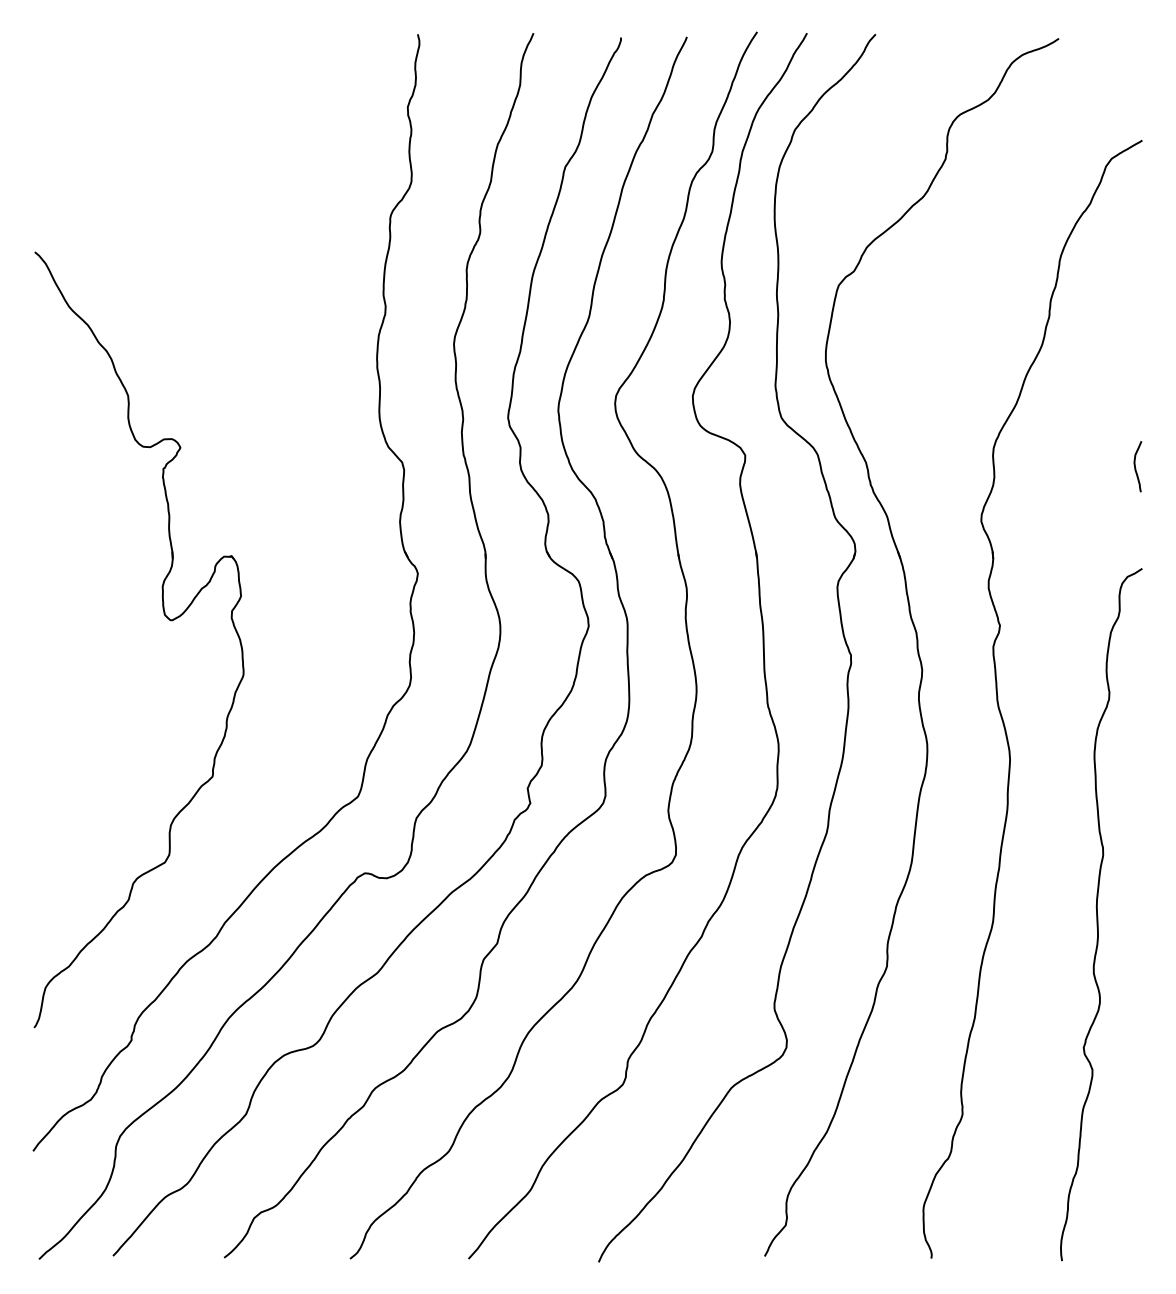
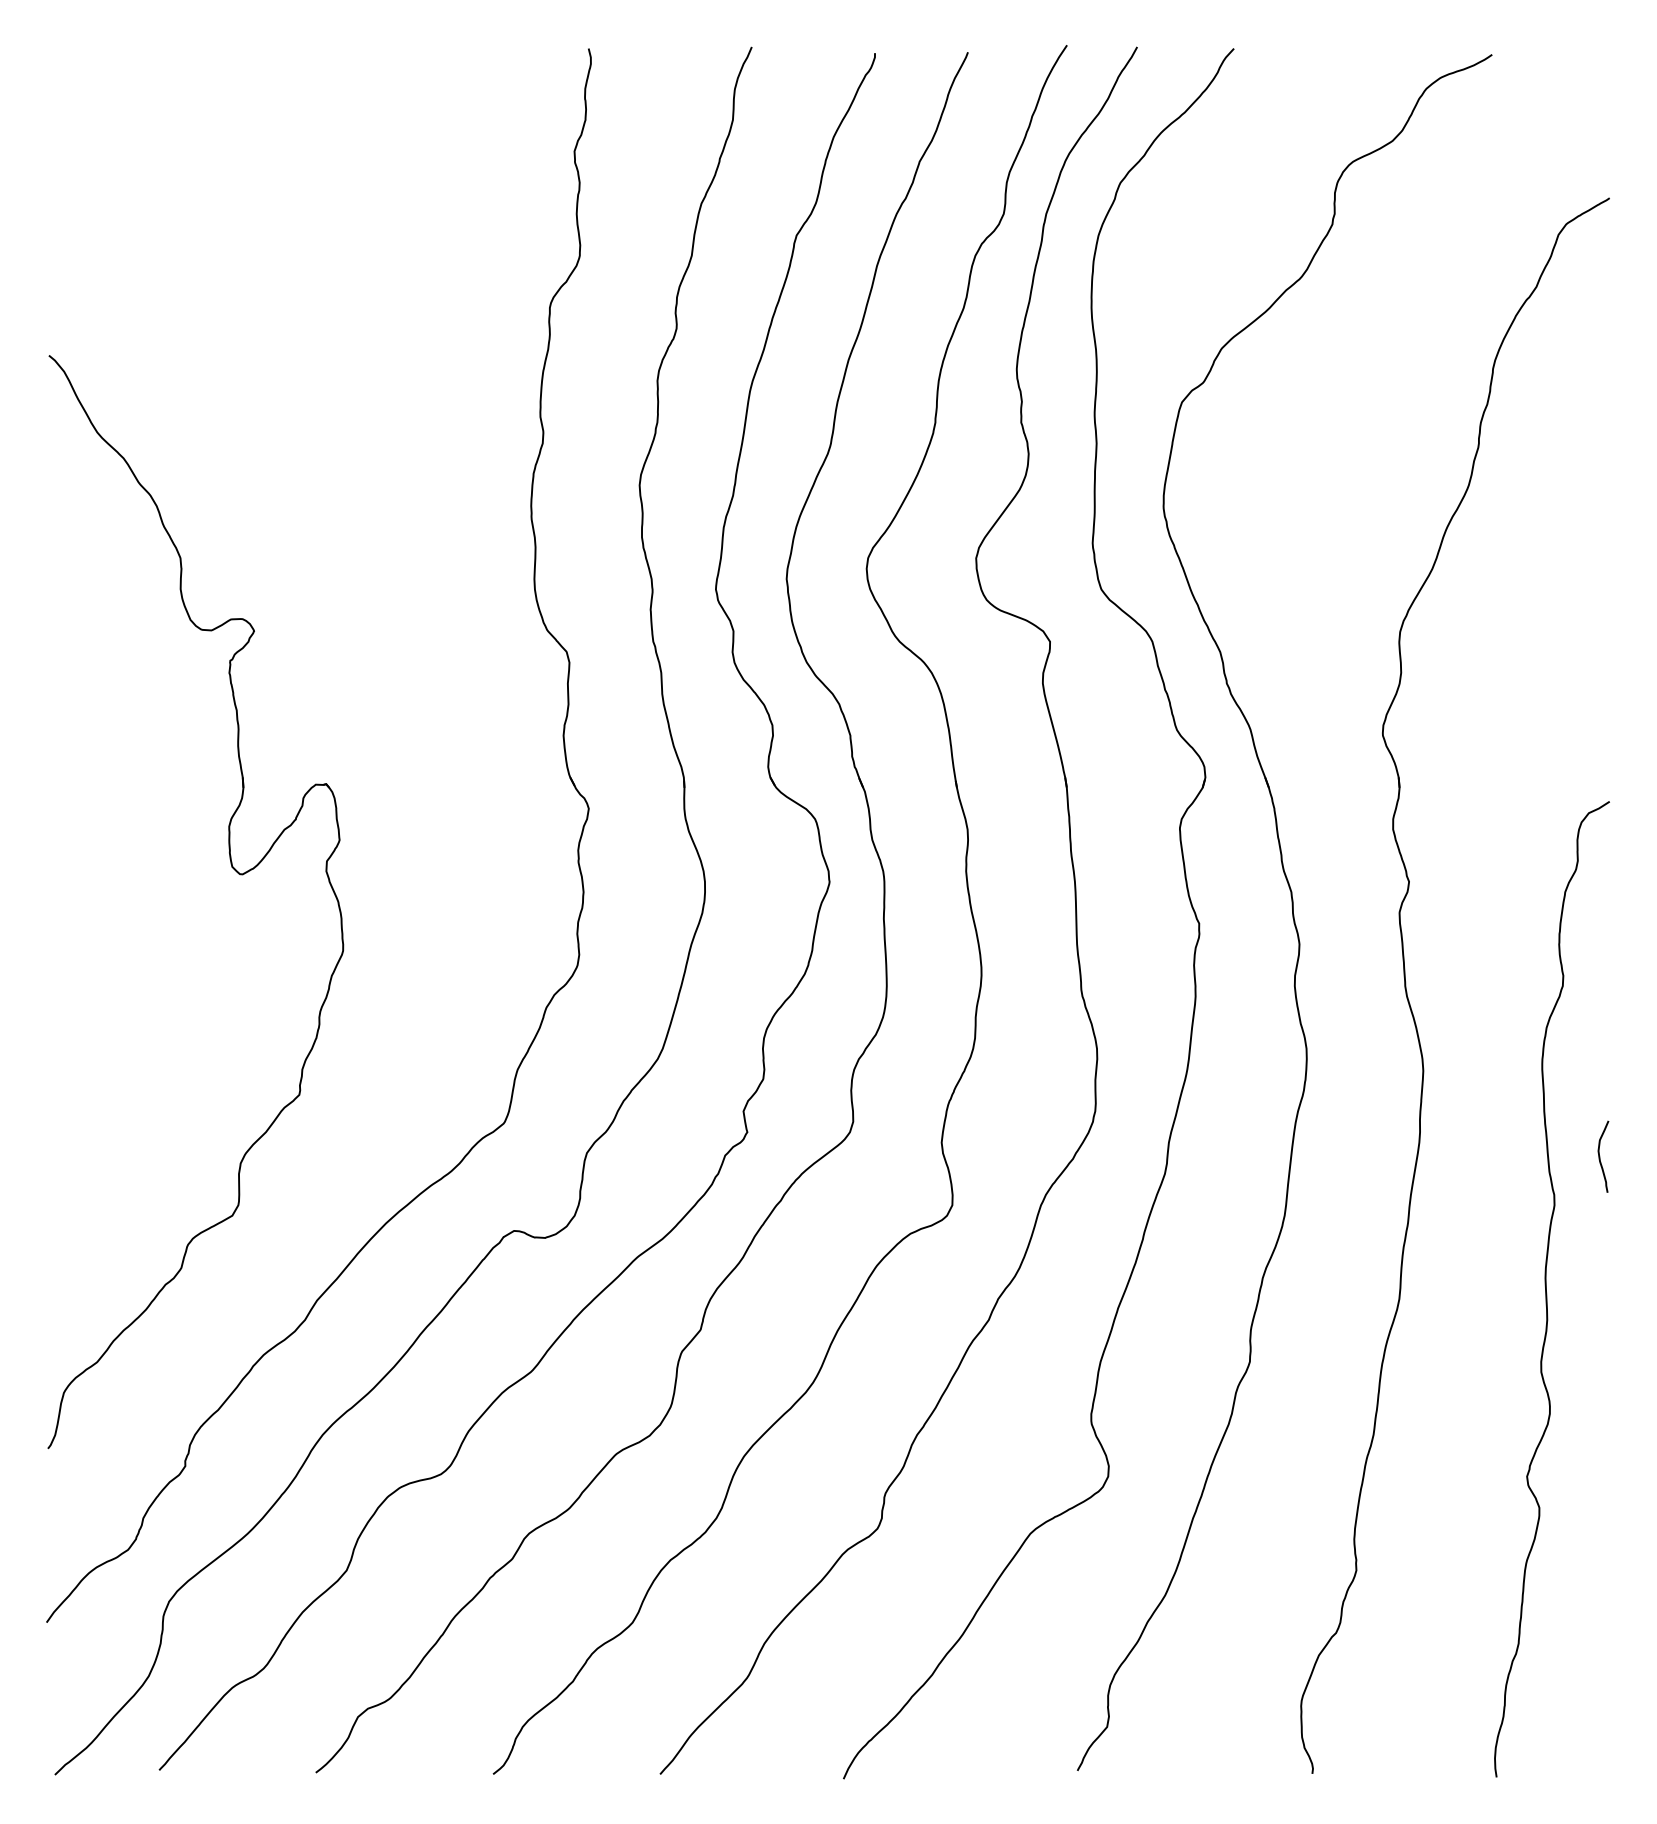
curve: (1135, 466) -> (1600, 1156), moved

